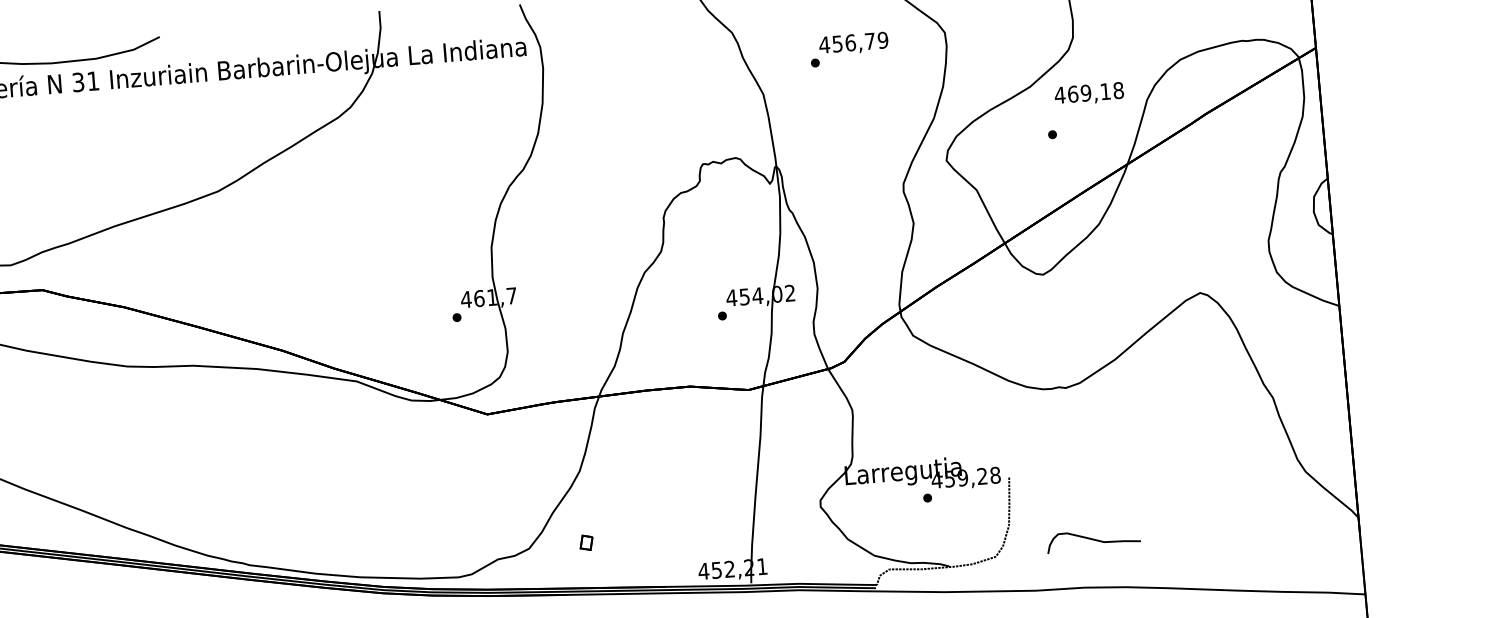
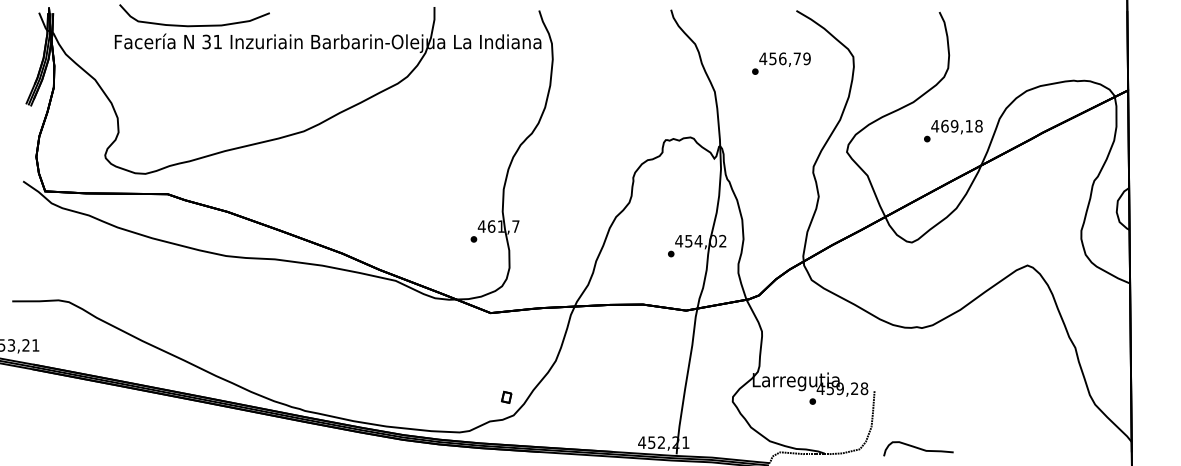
text: (1088, 94) -> (956, 127), moved
curve: (1093, 539) -> (918, 448), moved
part: (586, 541) -> (506, 396), moved

